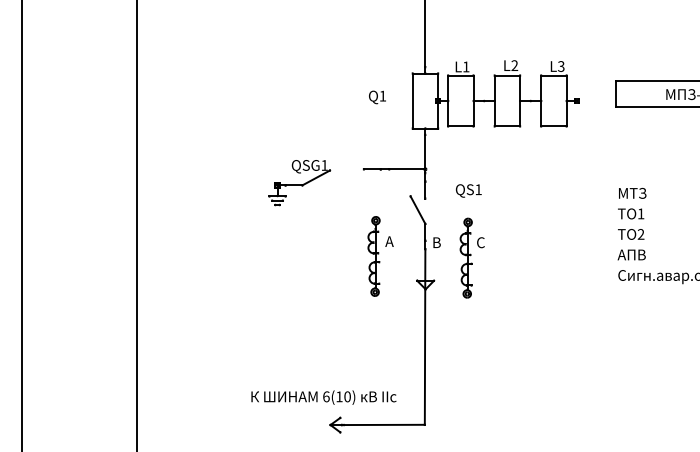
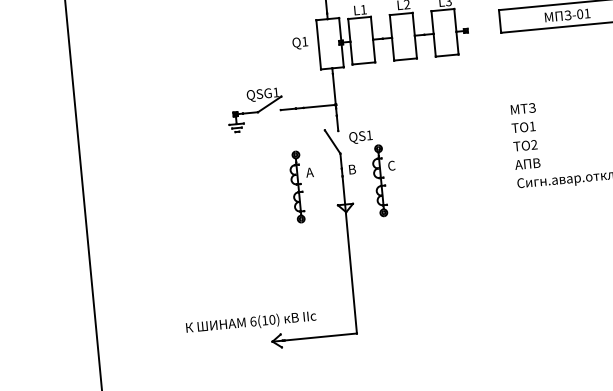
text: (377, 97) -> (300, 43), moved
part: (299, 183) -> (255, 110), moved
text: (468, 190) -> (360, 136), moved
text: (323, 397) -> (250, 322), moved

